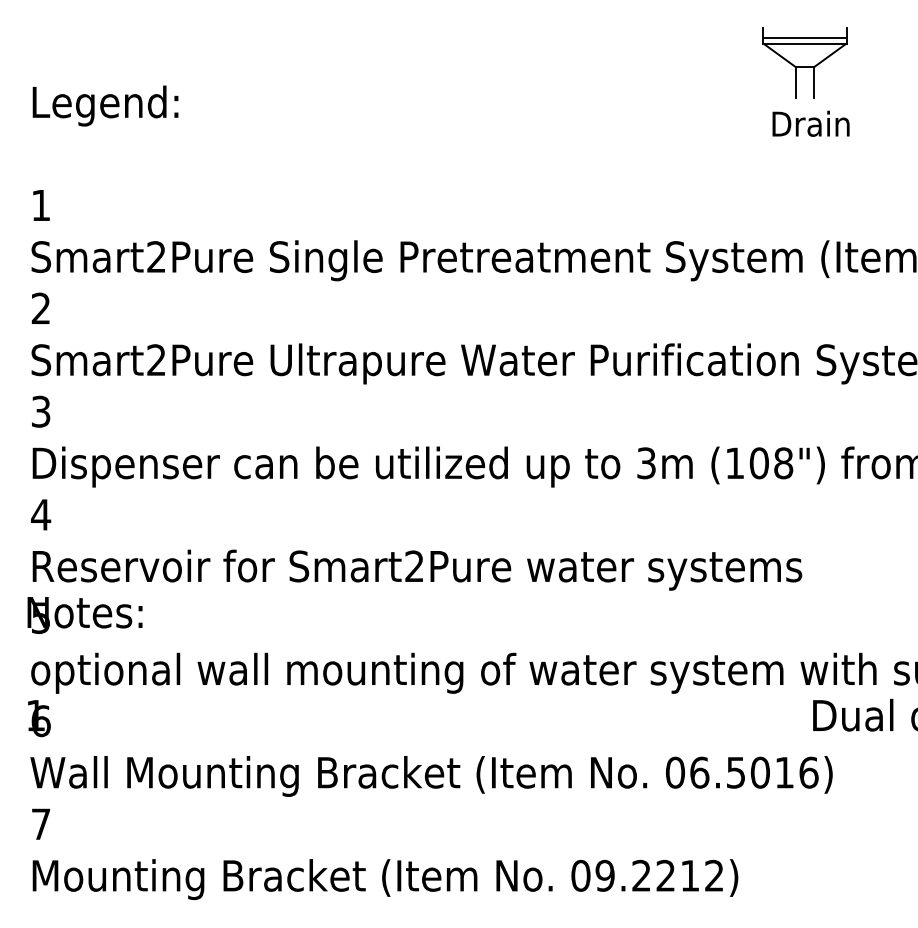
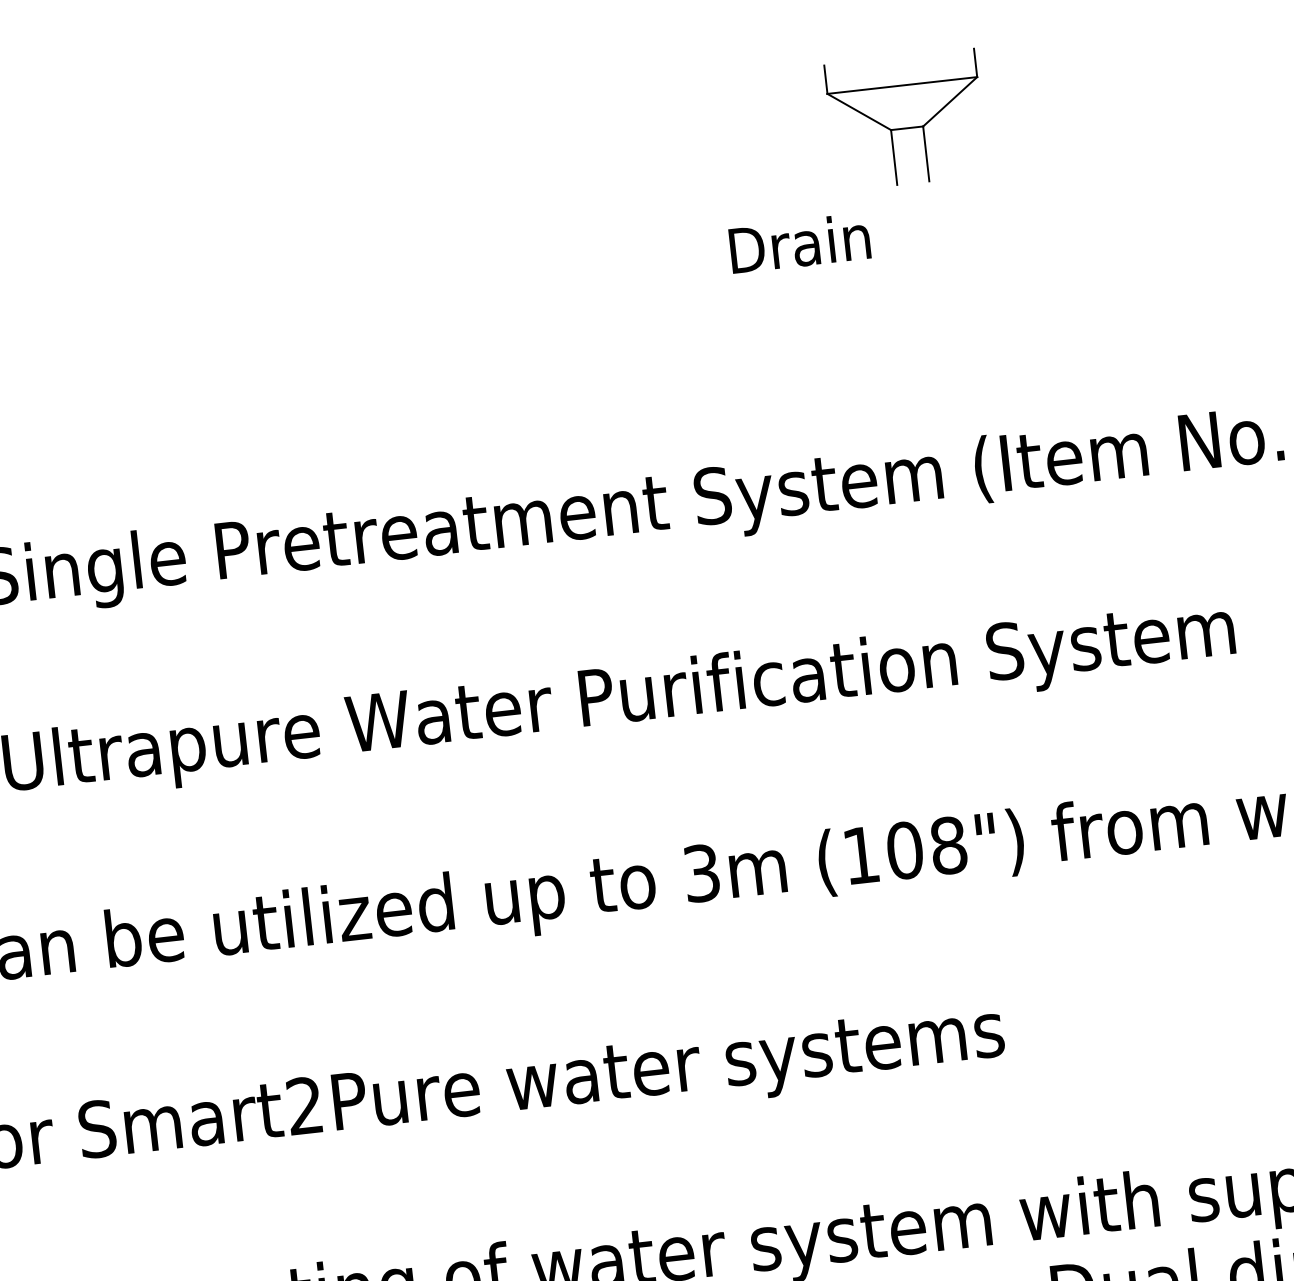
line: (804, 37) -> (900, 74), removed
text: (810, 123) -> (798, 242), moved

